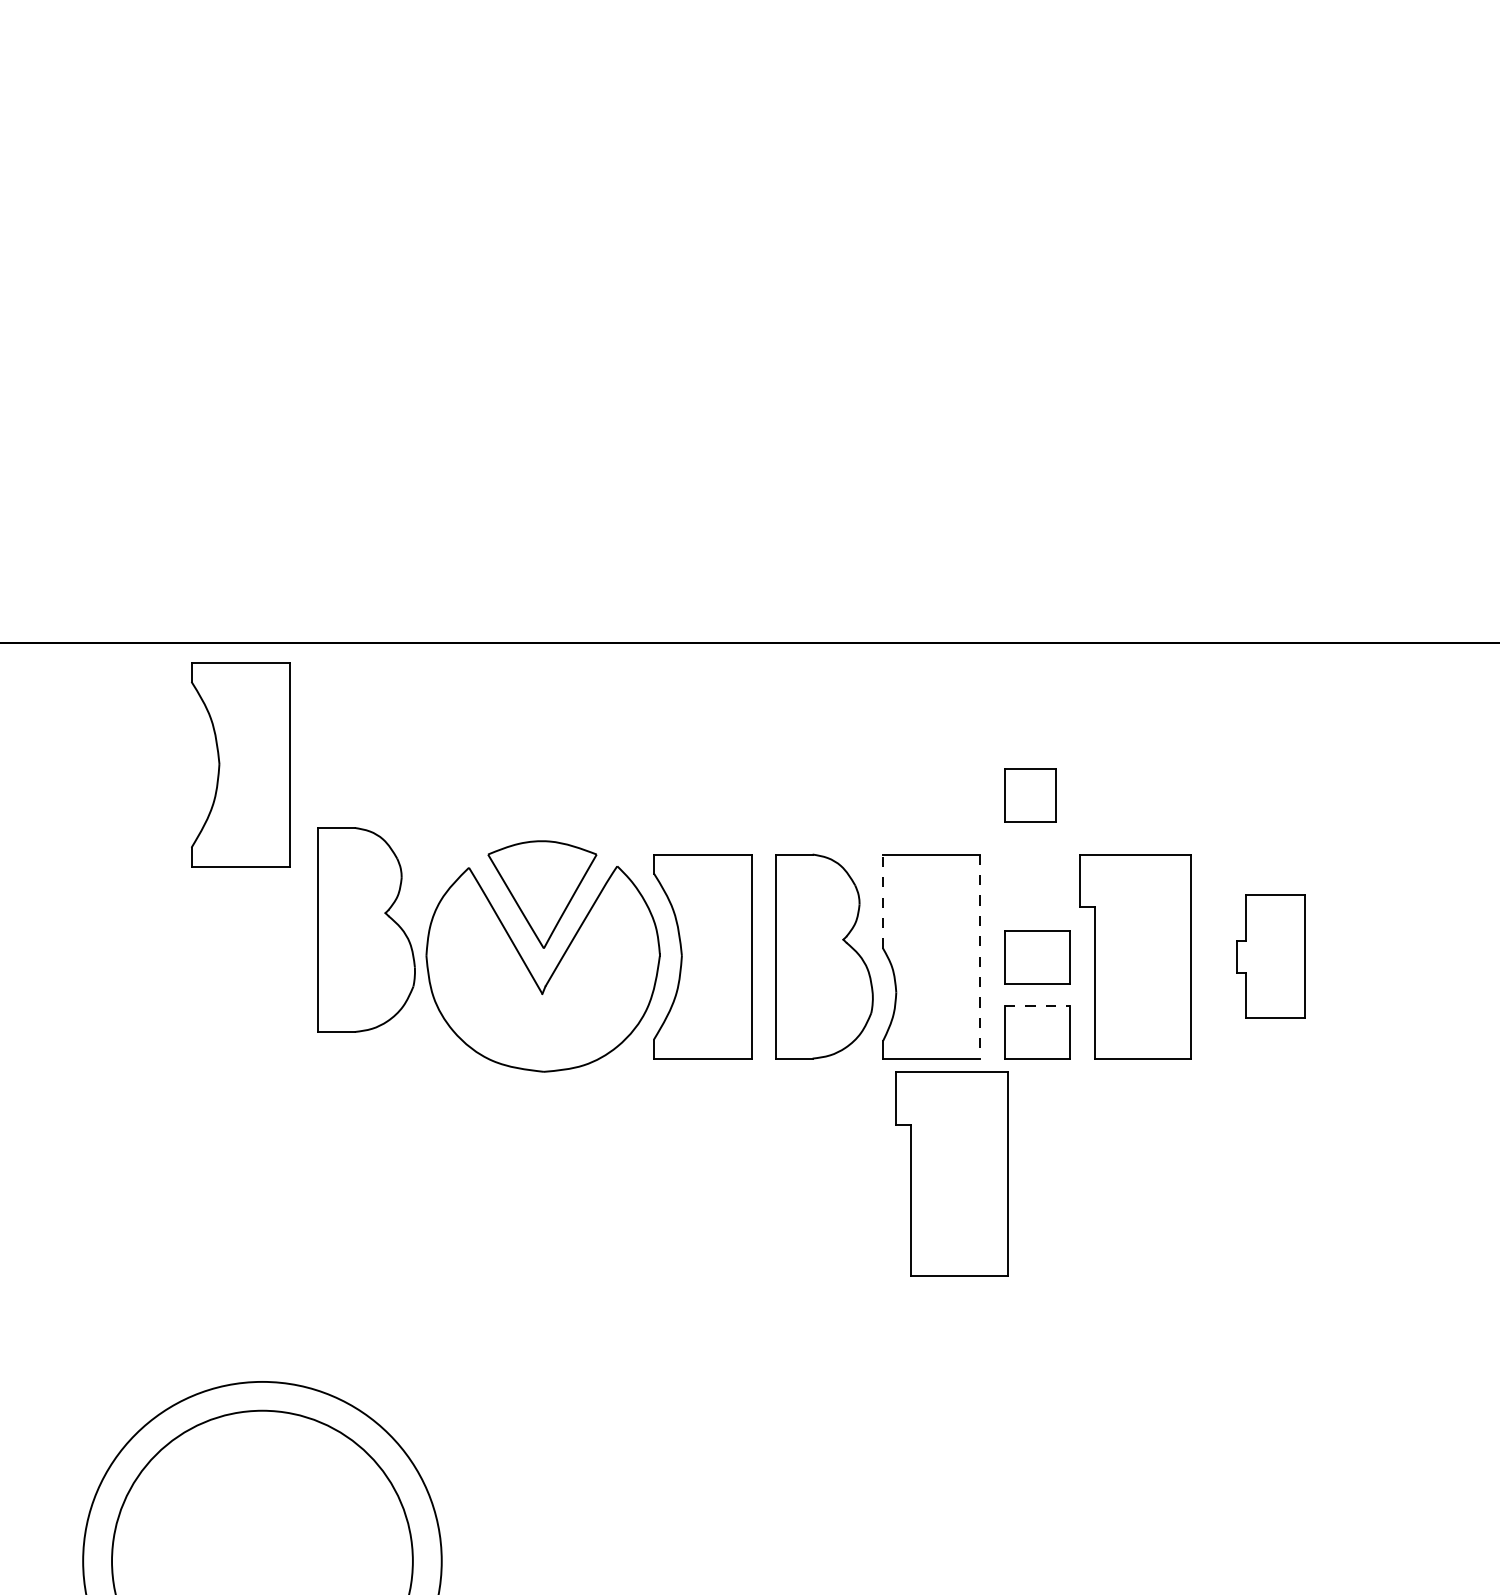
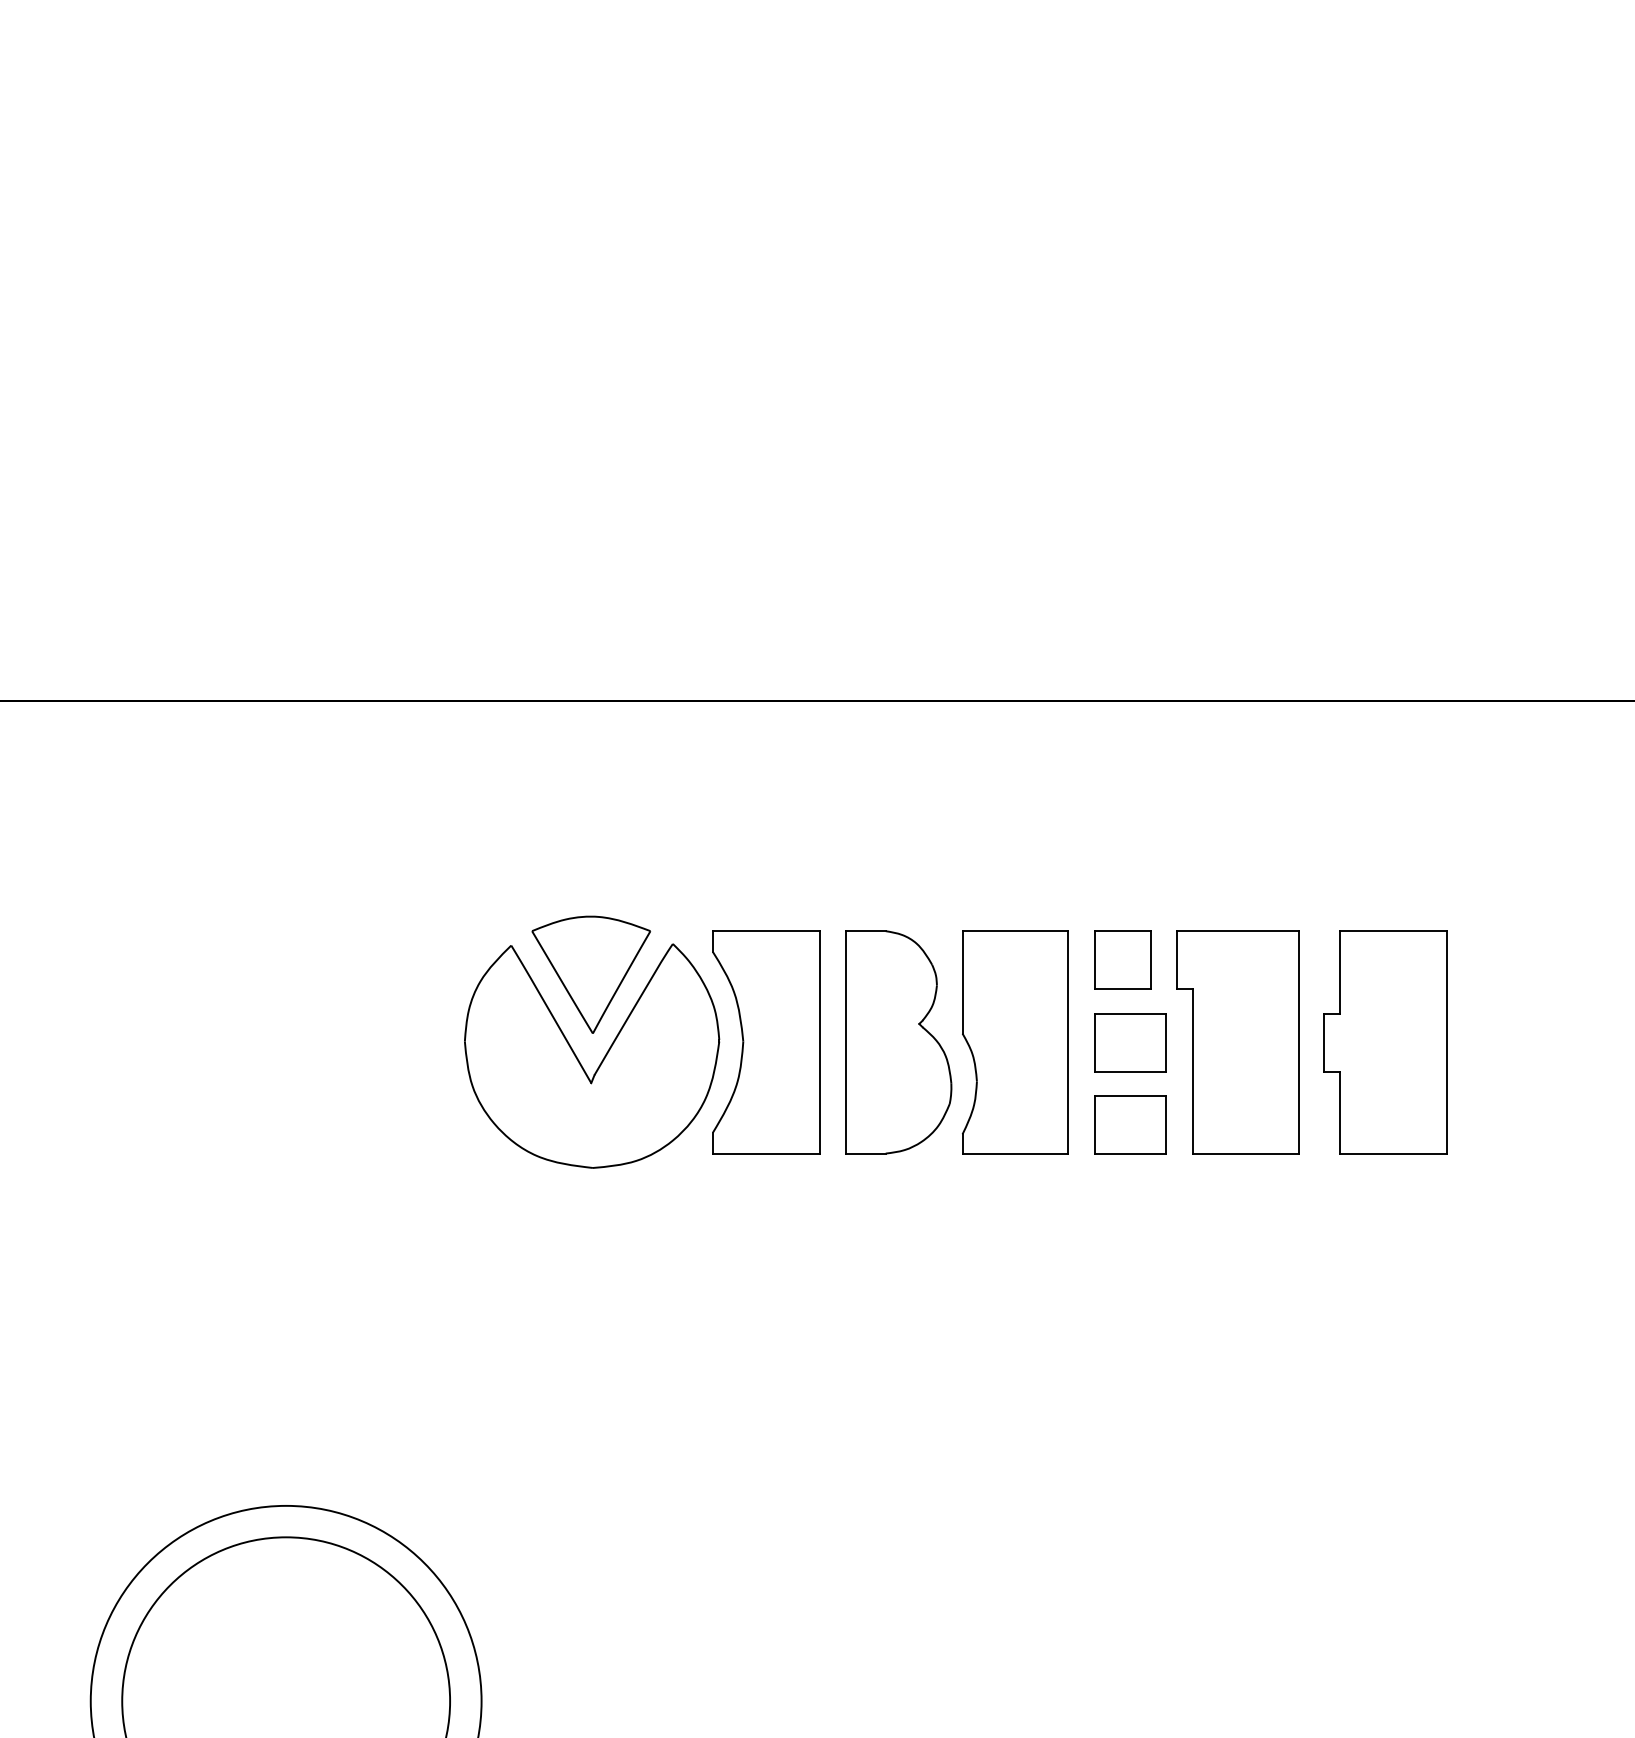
part: (240, 764) -> (262, 833), removed
part: (1029, 795) -> (1122, 959), moved
line: (883, 900) -> (962, 981), dashed -> solid
part: (366, 930) -> (399, 1013), removed
line: (980, 956) -> (1068, 1042), dashed -> solid
part: (1271, 956) -> (1385, 1042), size x1.67
line: (1038, 1005) -> (1131, 1095), dashed -> solid
part: (951, 1174) -> (1037, 1279), removed

